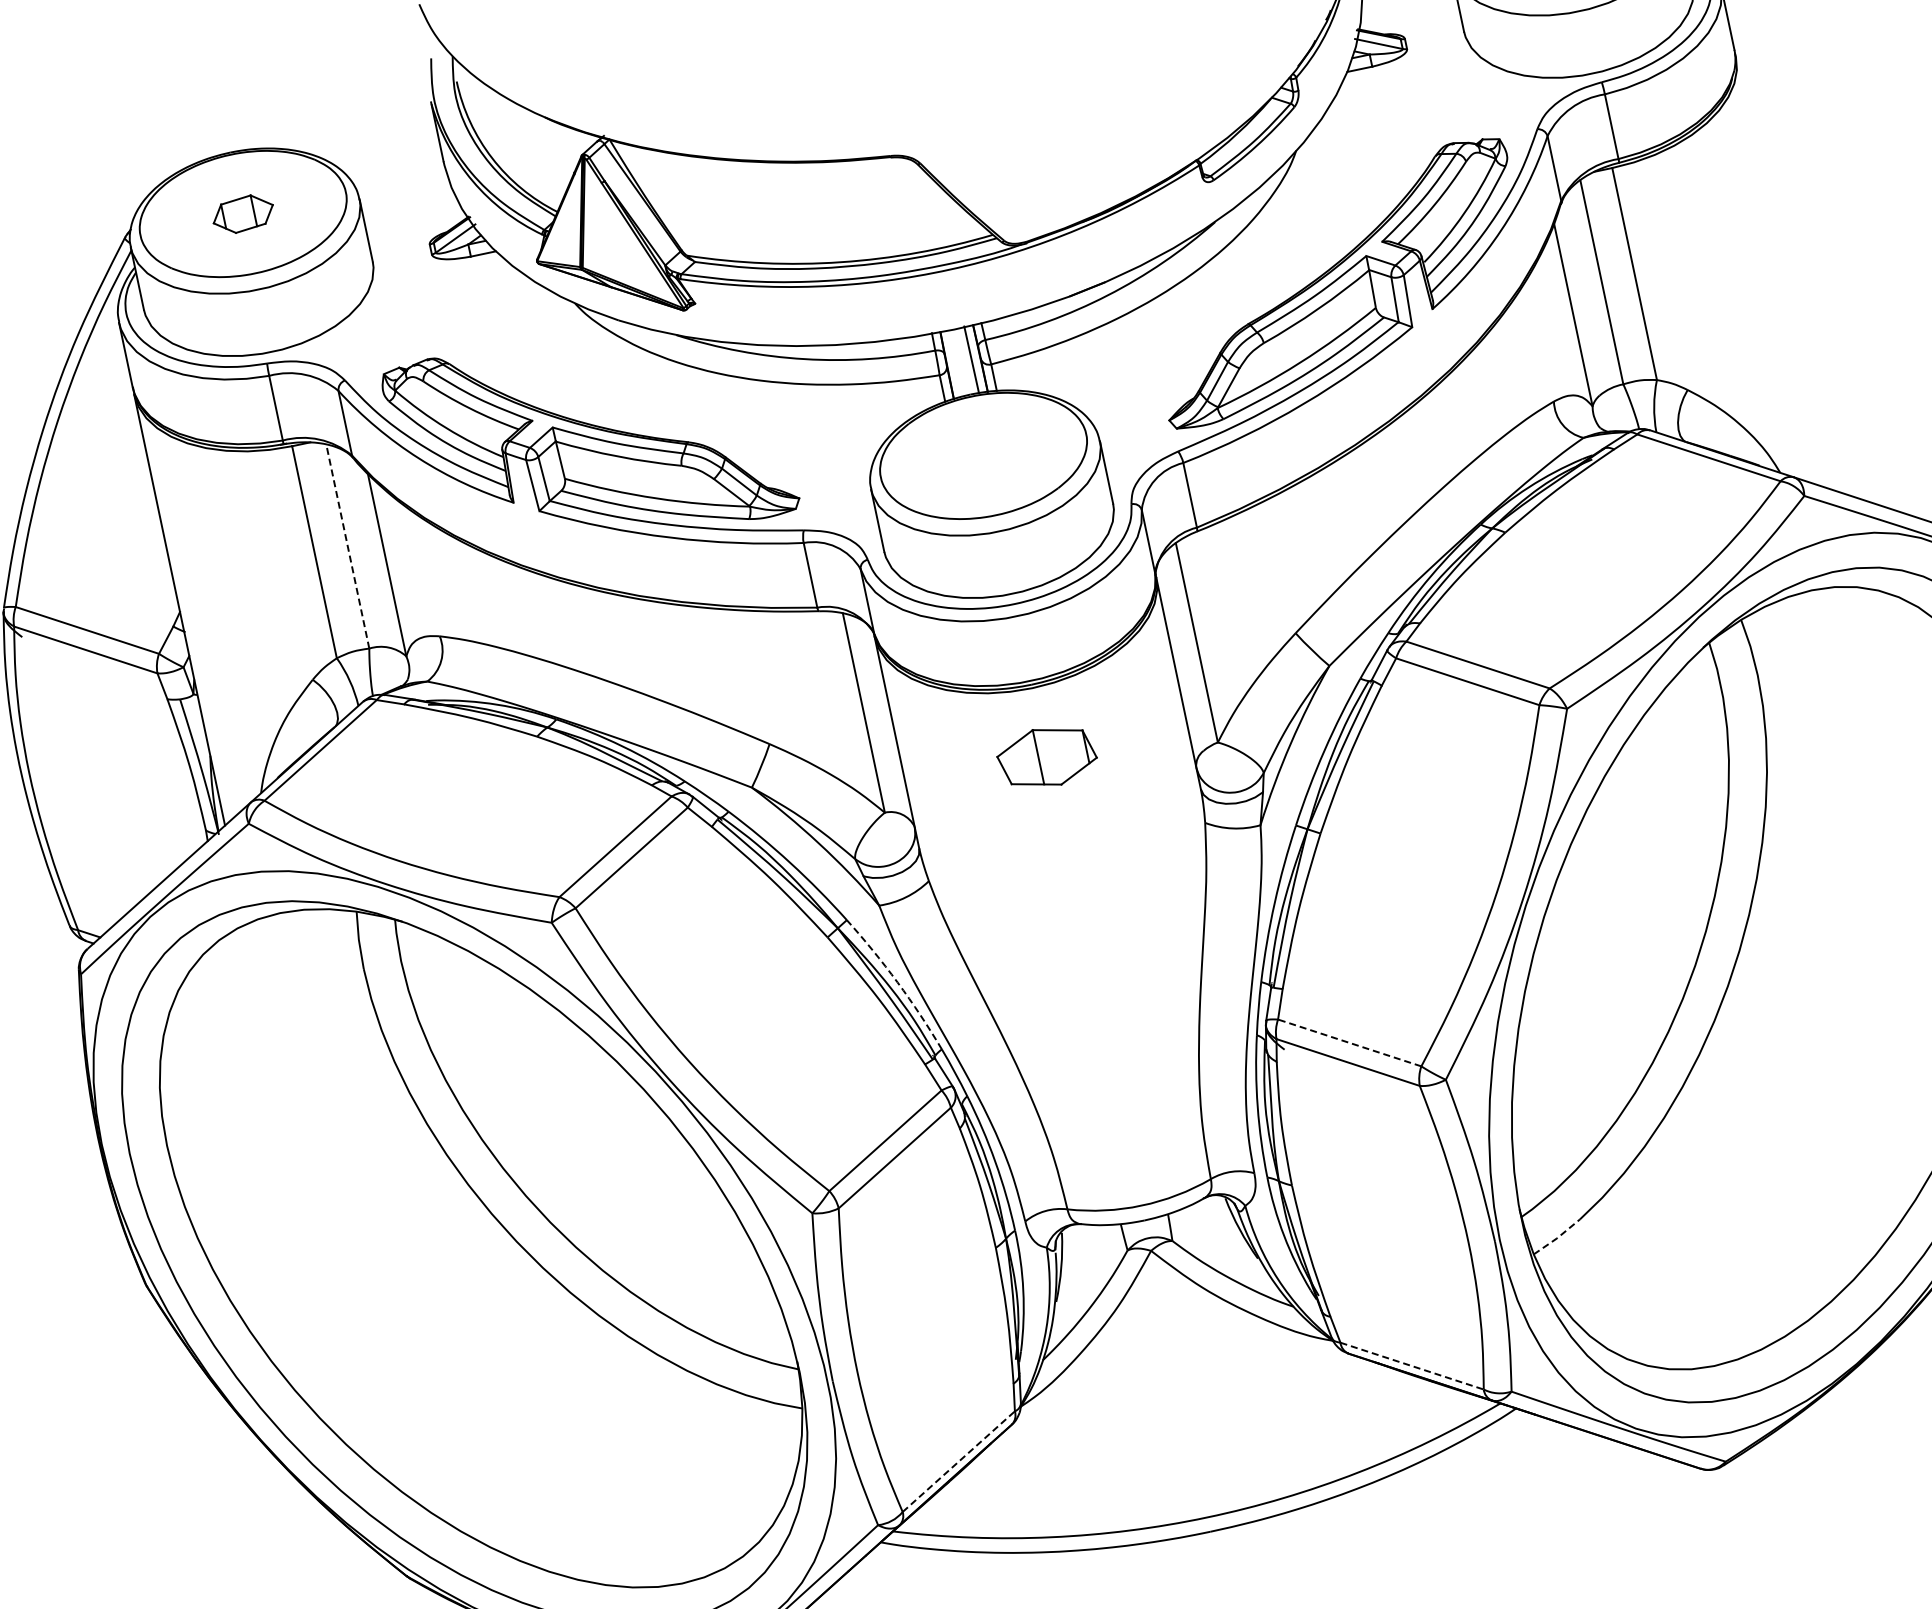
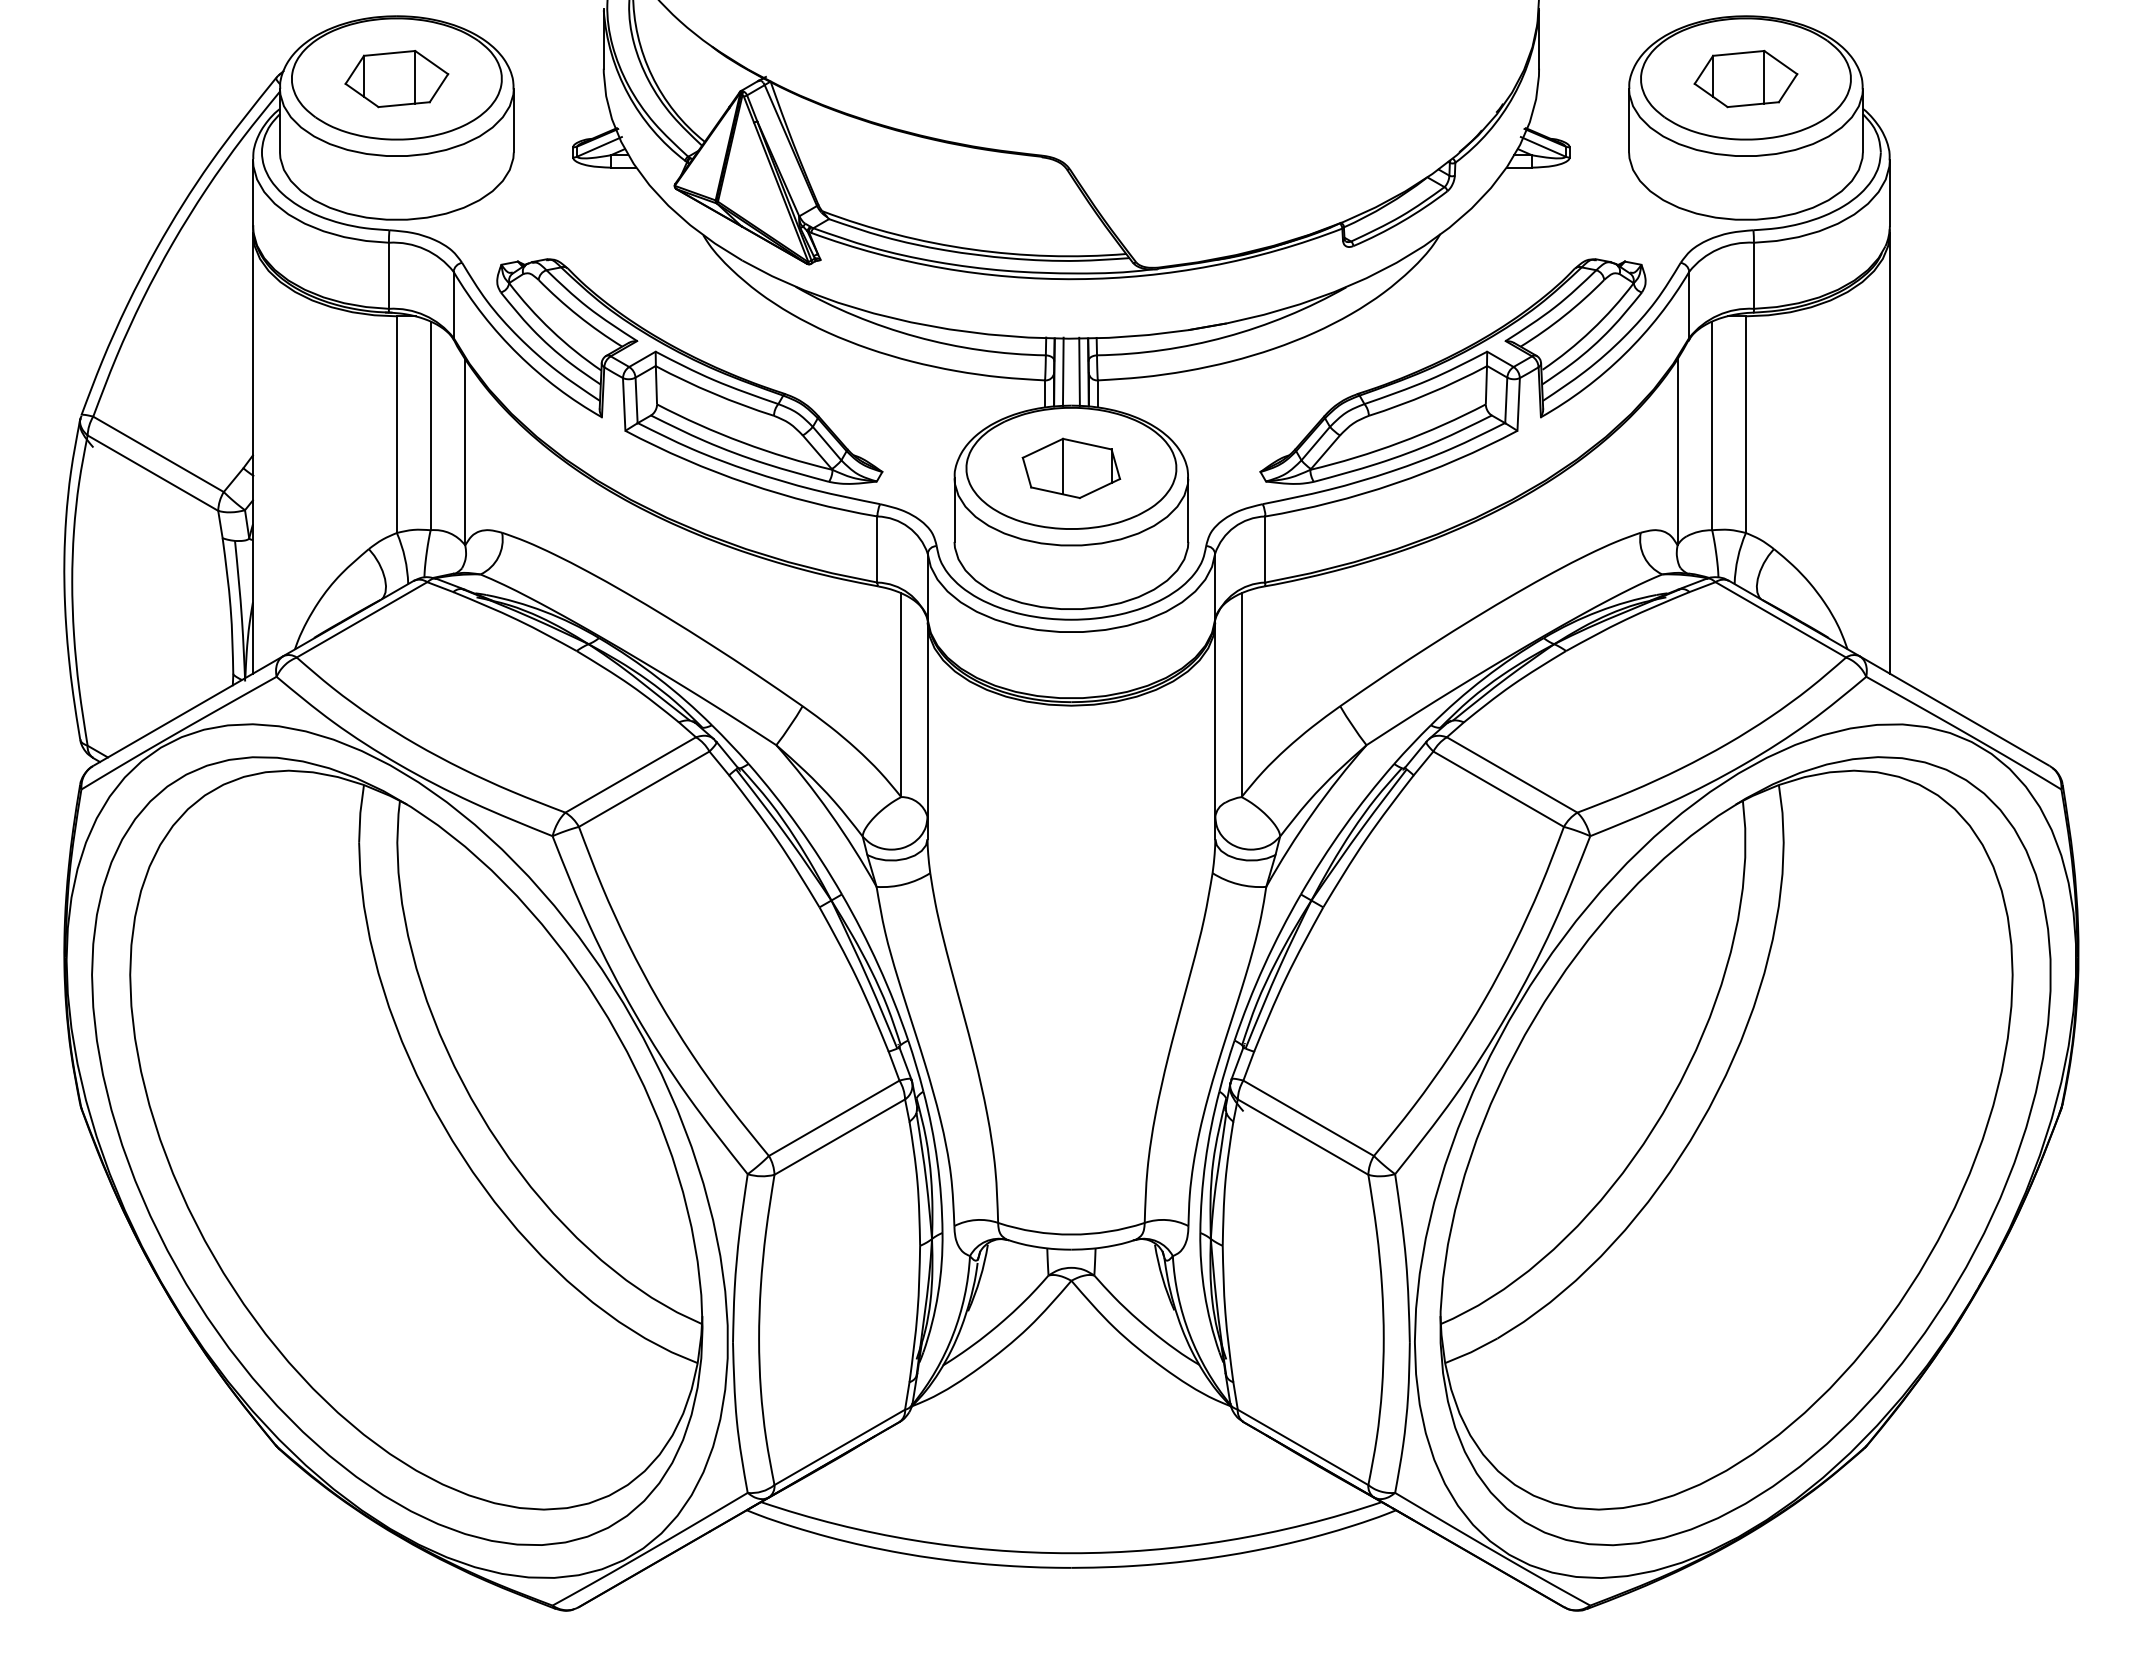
part: (242, 214) -> (396, 79), size x1.67
line: (1781, 272) -> (1889, 453), added
line: (954, 362) -> (1062, 371), added
line: (347, 546) -> (430, 425), dashed -> solid
part: (1046, 756) -> (1071, 467), moved
arc: (897, 982) -> (878, 965), dashed -> solid
line: (1349, 1043) -> (1308, 1118), dashed -> solid
line: (1557, 1238) -> (1471, 1352), dashed -> solid
line: (1412, 1366) -> (1303, 1447), dashed -> solid
line: (959, 1461) -> (840, 1447), dashed -> solid

